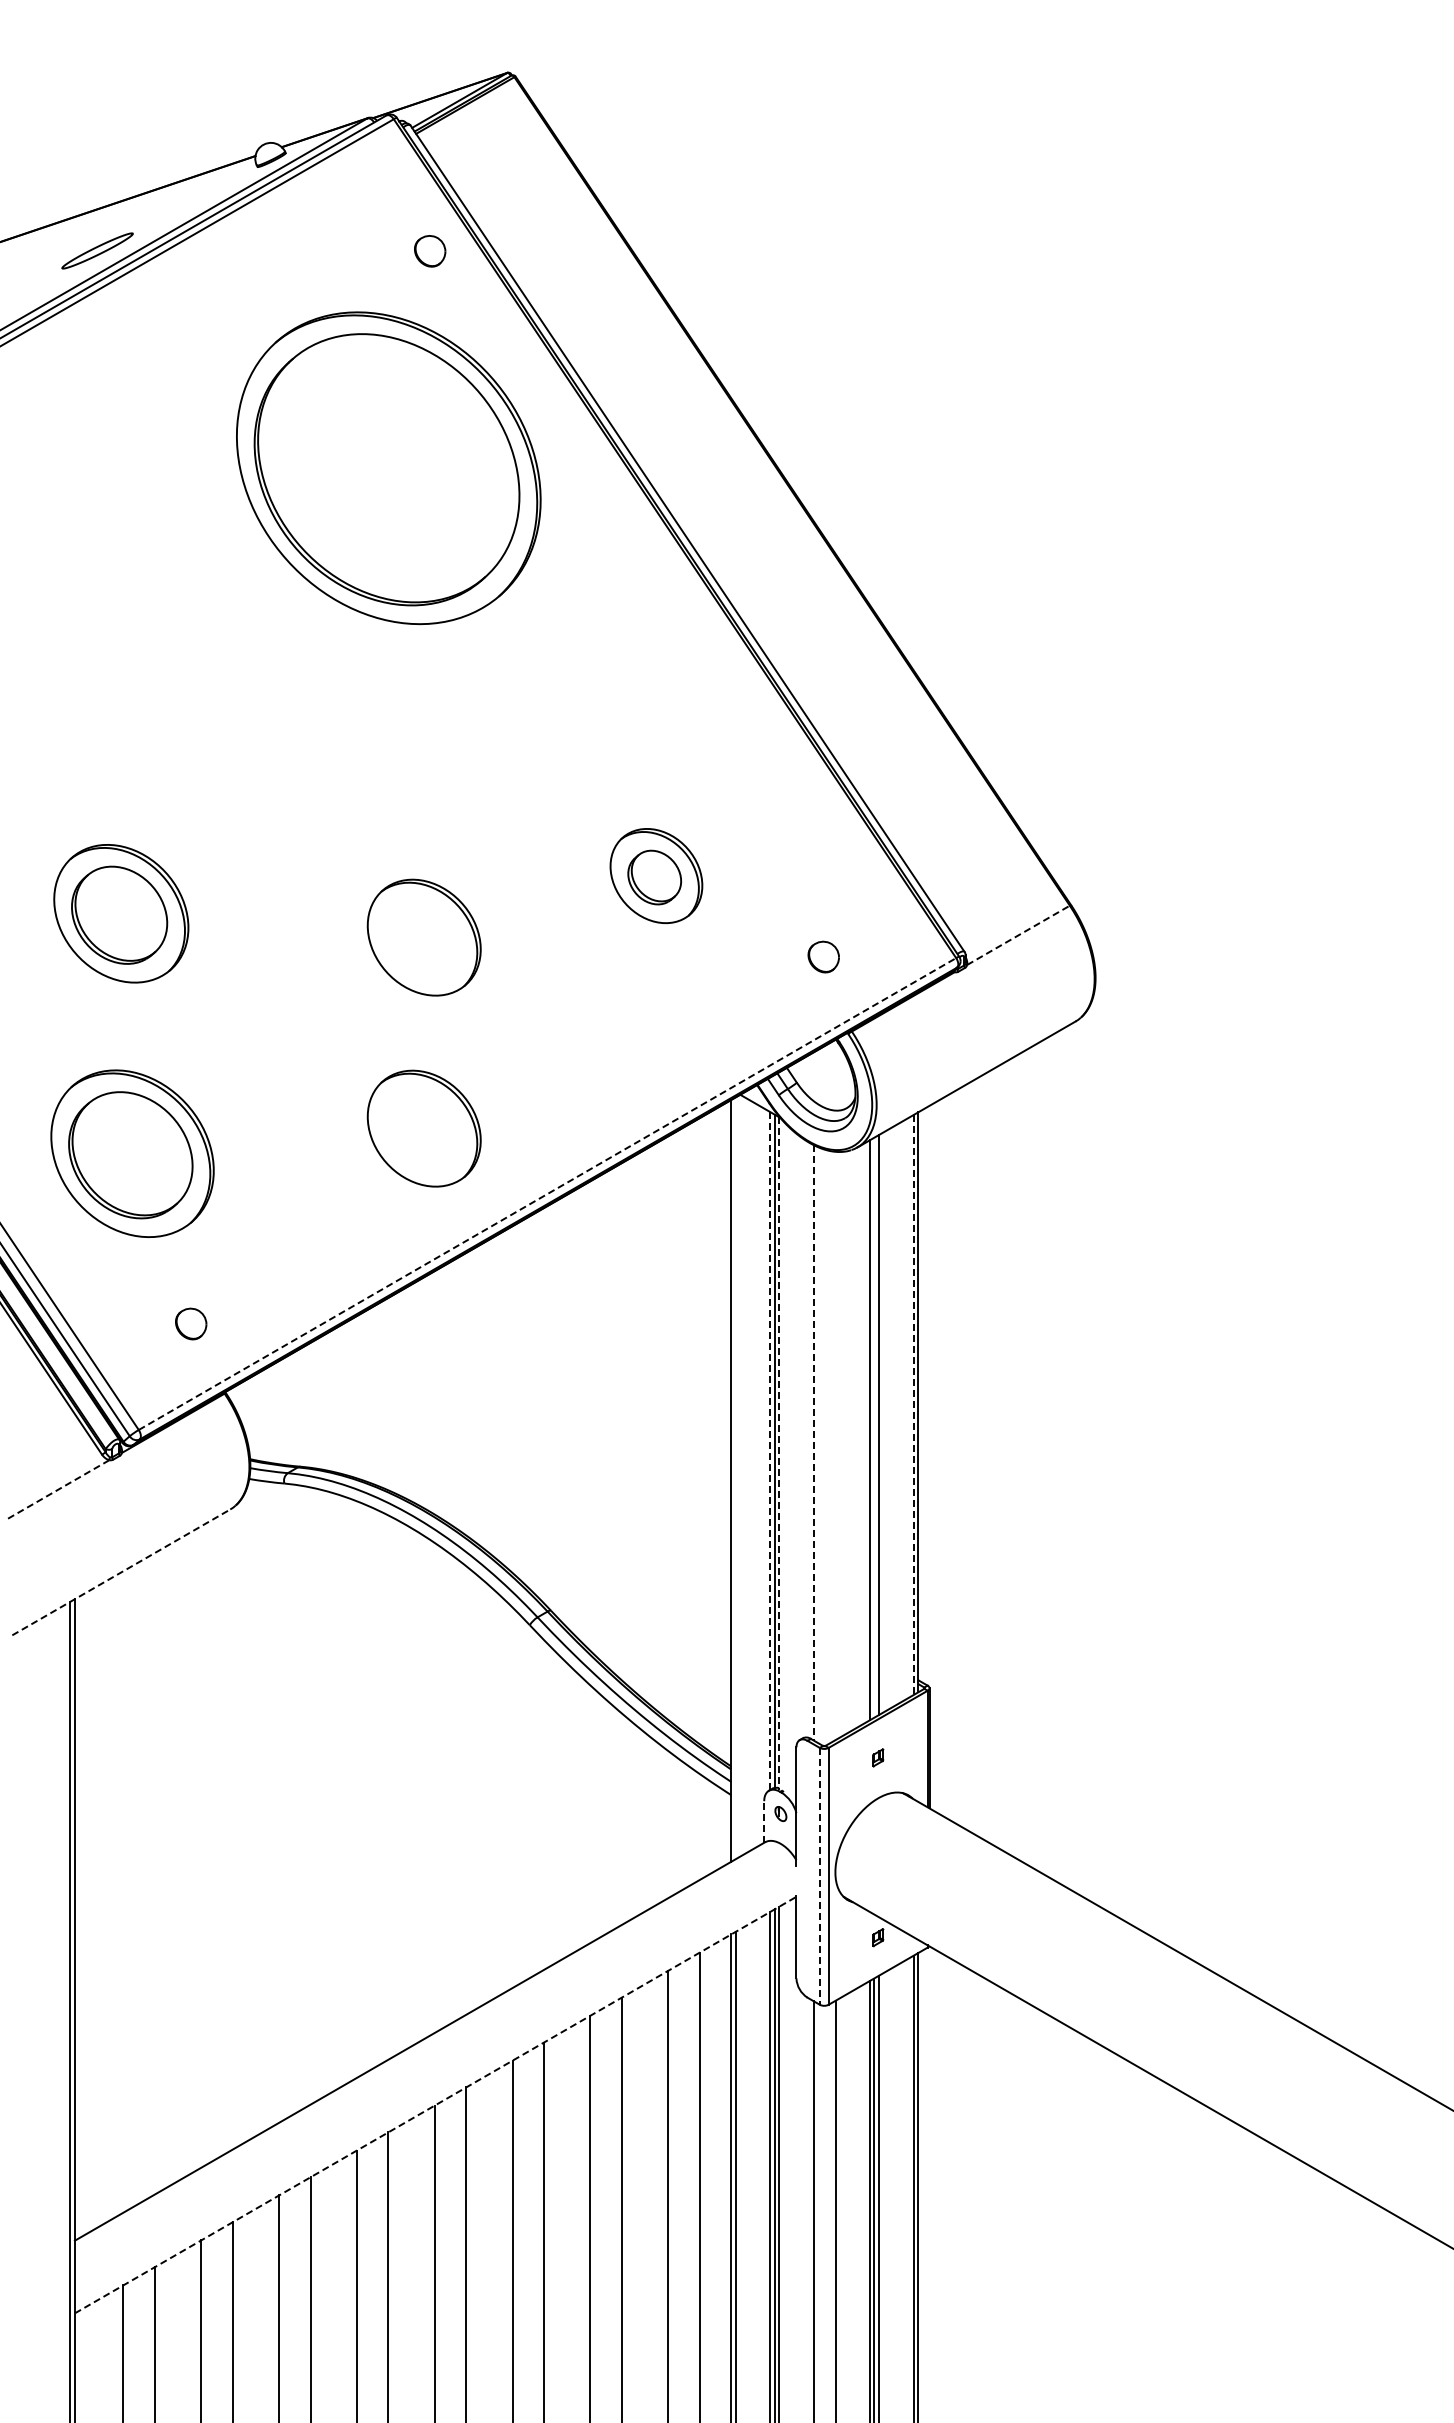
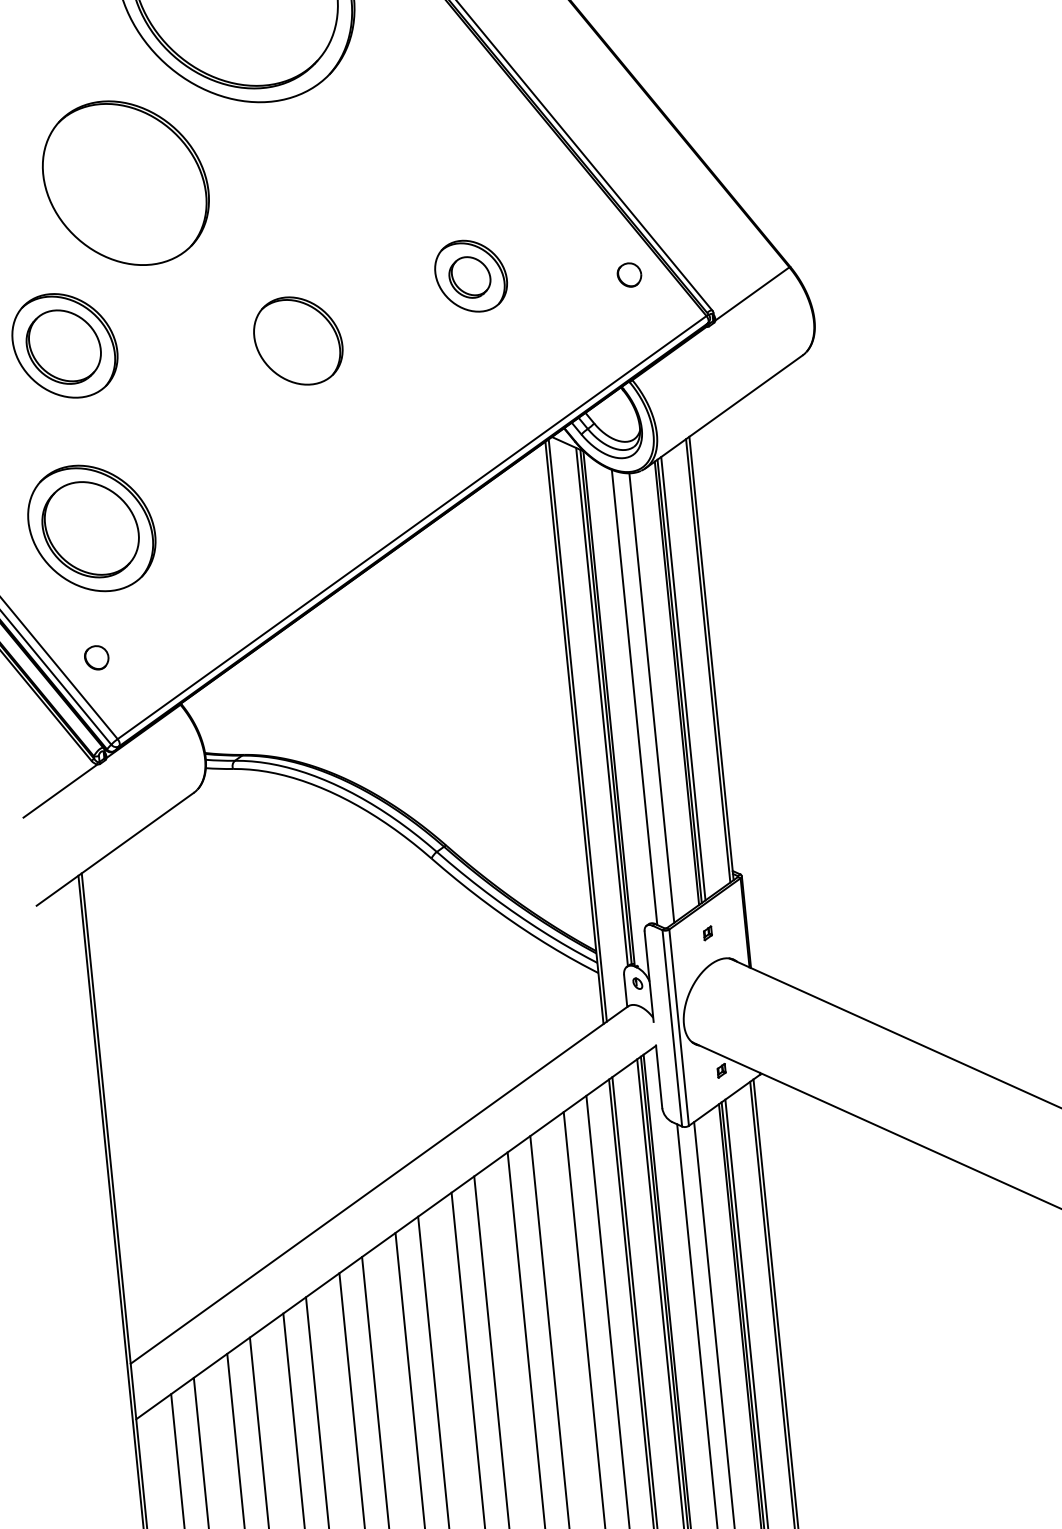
part: (221, 710) -> (126, 182), added
line: (1018, 935) -> (752, 294), dashed -> solid
part: (823, 956) -> (629, 274), moved
part: (423, 1128) -> (312, 486), removed
line: (547, 1194) -> (412, 527), dashed -> solid
part: (191, 1323) -> (96, 657), moved
line: (913, 1405) -> (708, 661), dashed -> solid
line: (874, 1427) -> (679, 681), added
line: (813, 1442) -> (634, 697), dashed -> solid
line: (835, 1445) -> (651, 697), added
line: (770, 1451) -> (602, 707), dashed -> solid
line: (779, 1453) -> (609, 708), dashed -> solid
line: (735, 1478) -> (577, 730), added
line: (57, 1490) -> (60, 791), dashed -> solid
line: (121, 1572) -> (115, 849), dashed -> solid
line: (764, 1822) -> (625, 991), dashed -> solid
line: (819, 1876) -> (672, 1028), dashed -> solid
line: (435, 2105) -> (396, 1232), dashed -> solid

